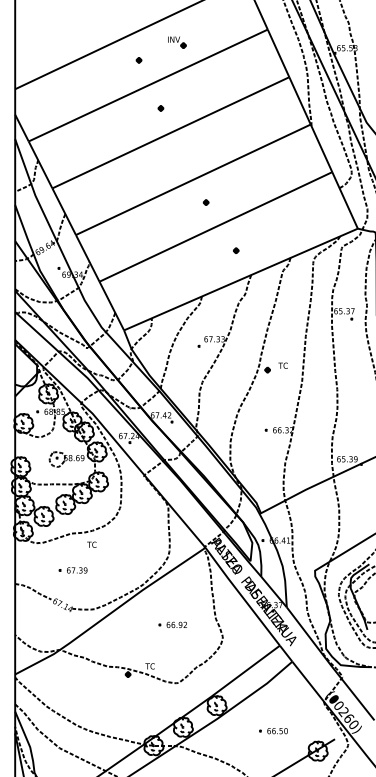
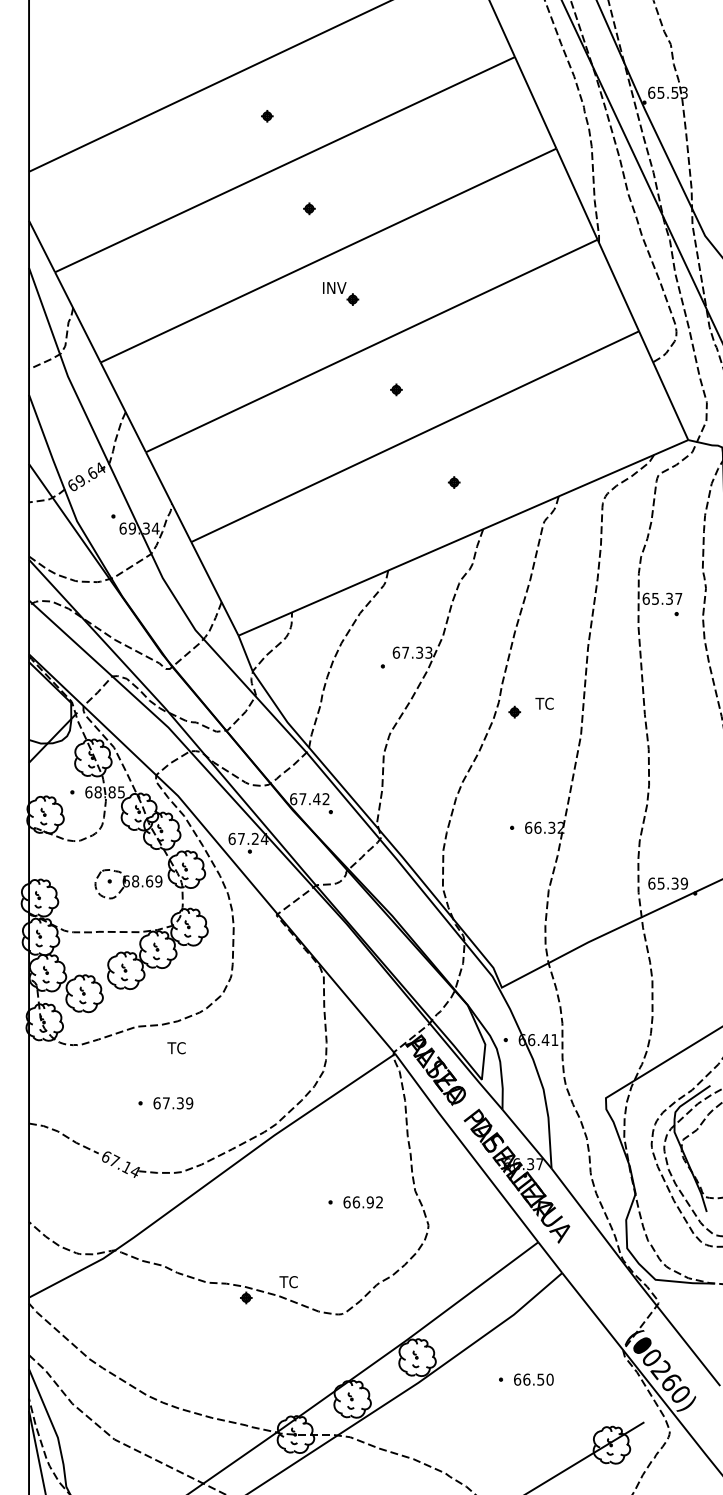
part: (177, 42) -> (341, 293), moved
part: (72, 570) -> (164, 1103), moved
part: (172, 624) -> (354, 1201), moved
part: (273, 731) -> (525, 1380), moved

